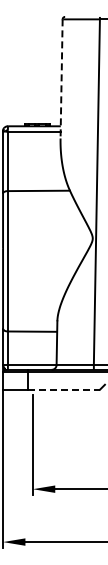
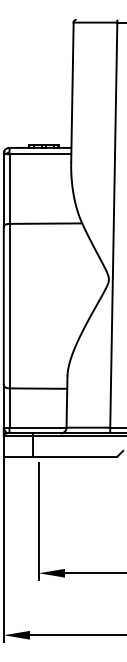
line: (61, 78) -> (72, 91), dashed -> solid
line: (64, 389) -> (75, 456), dashed -> solid

